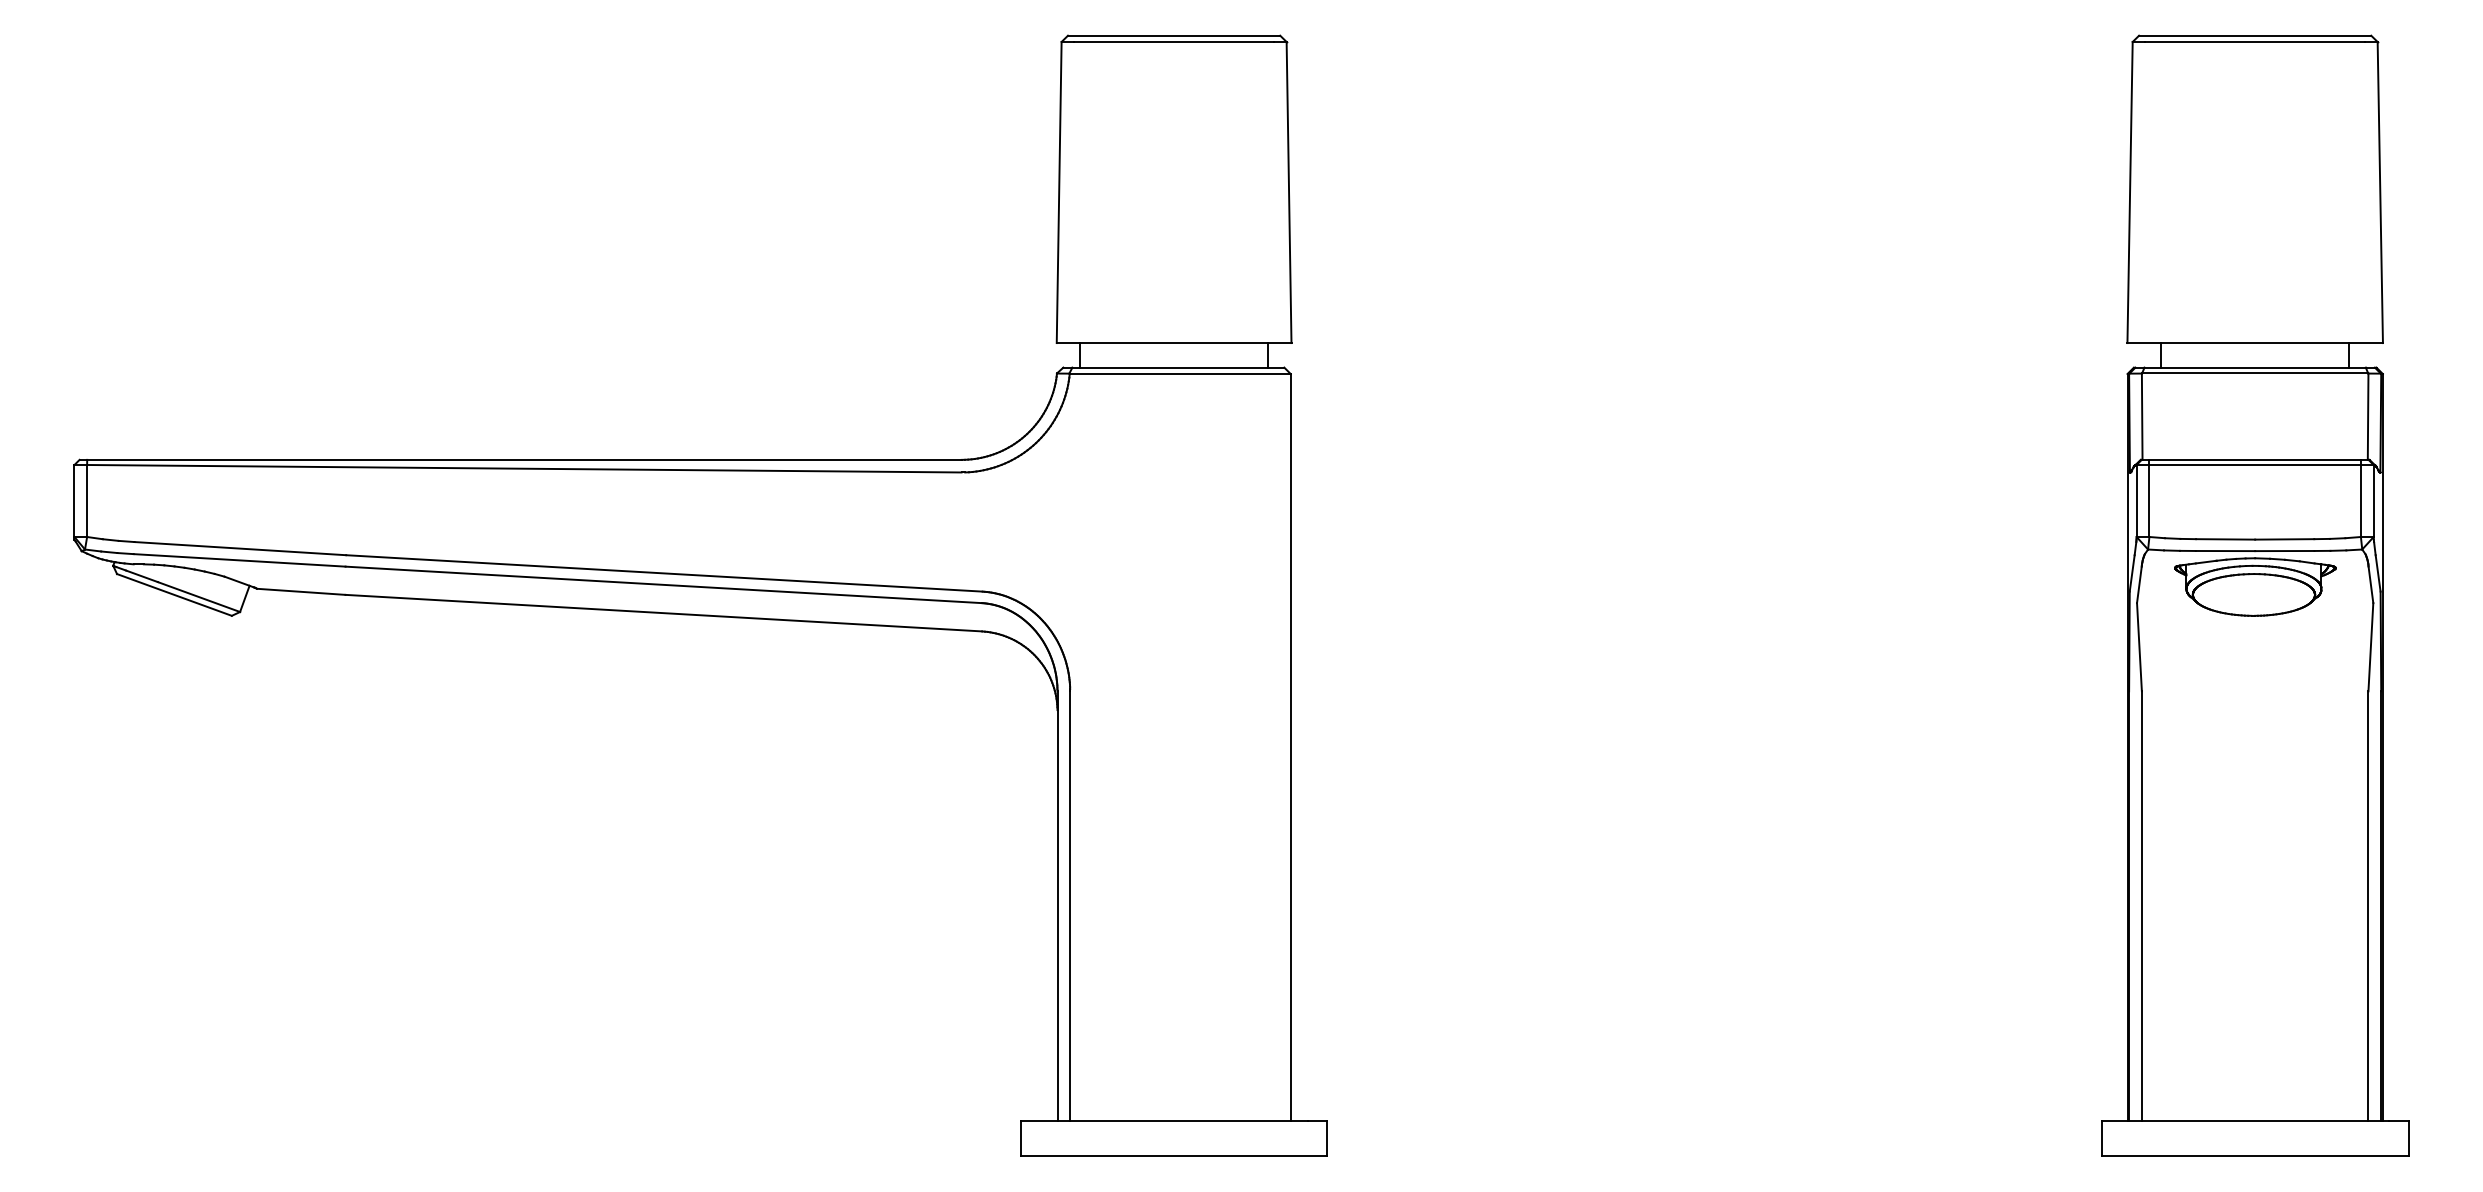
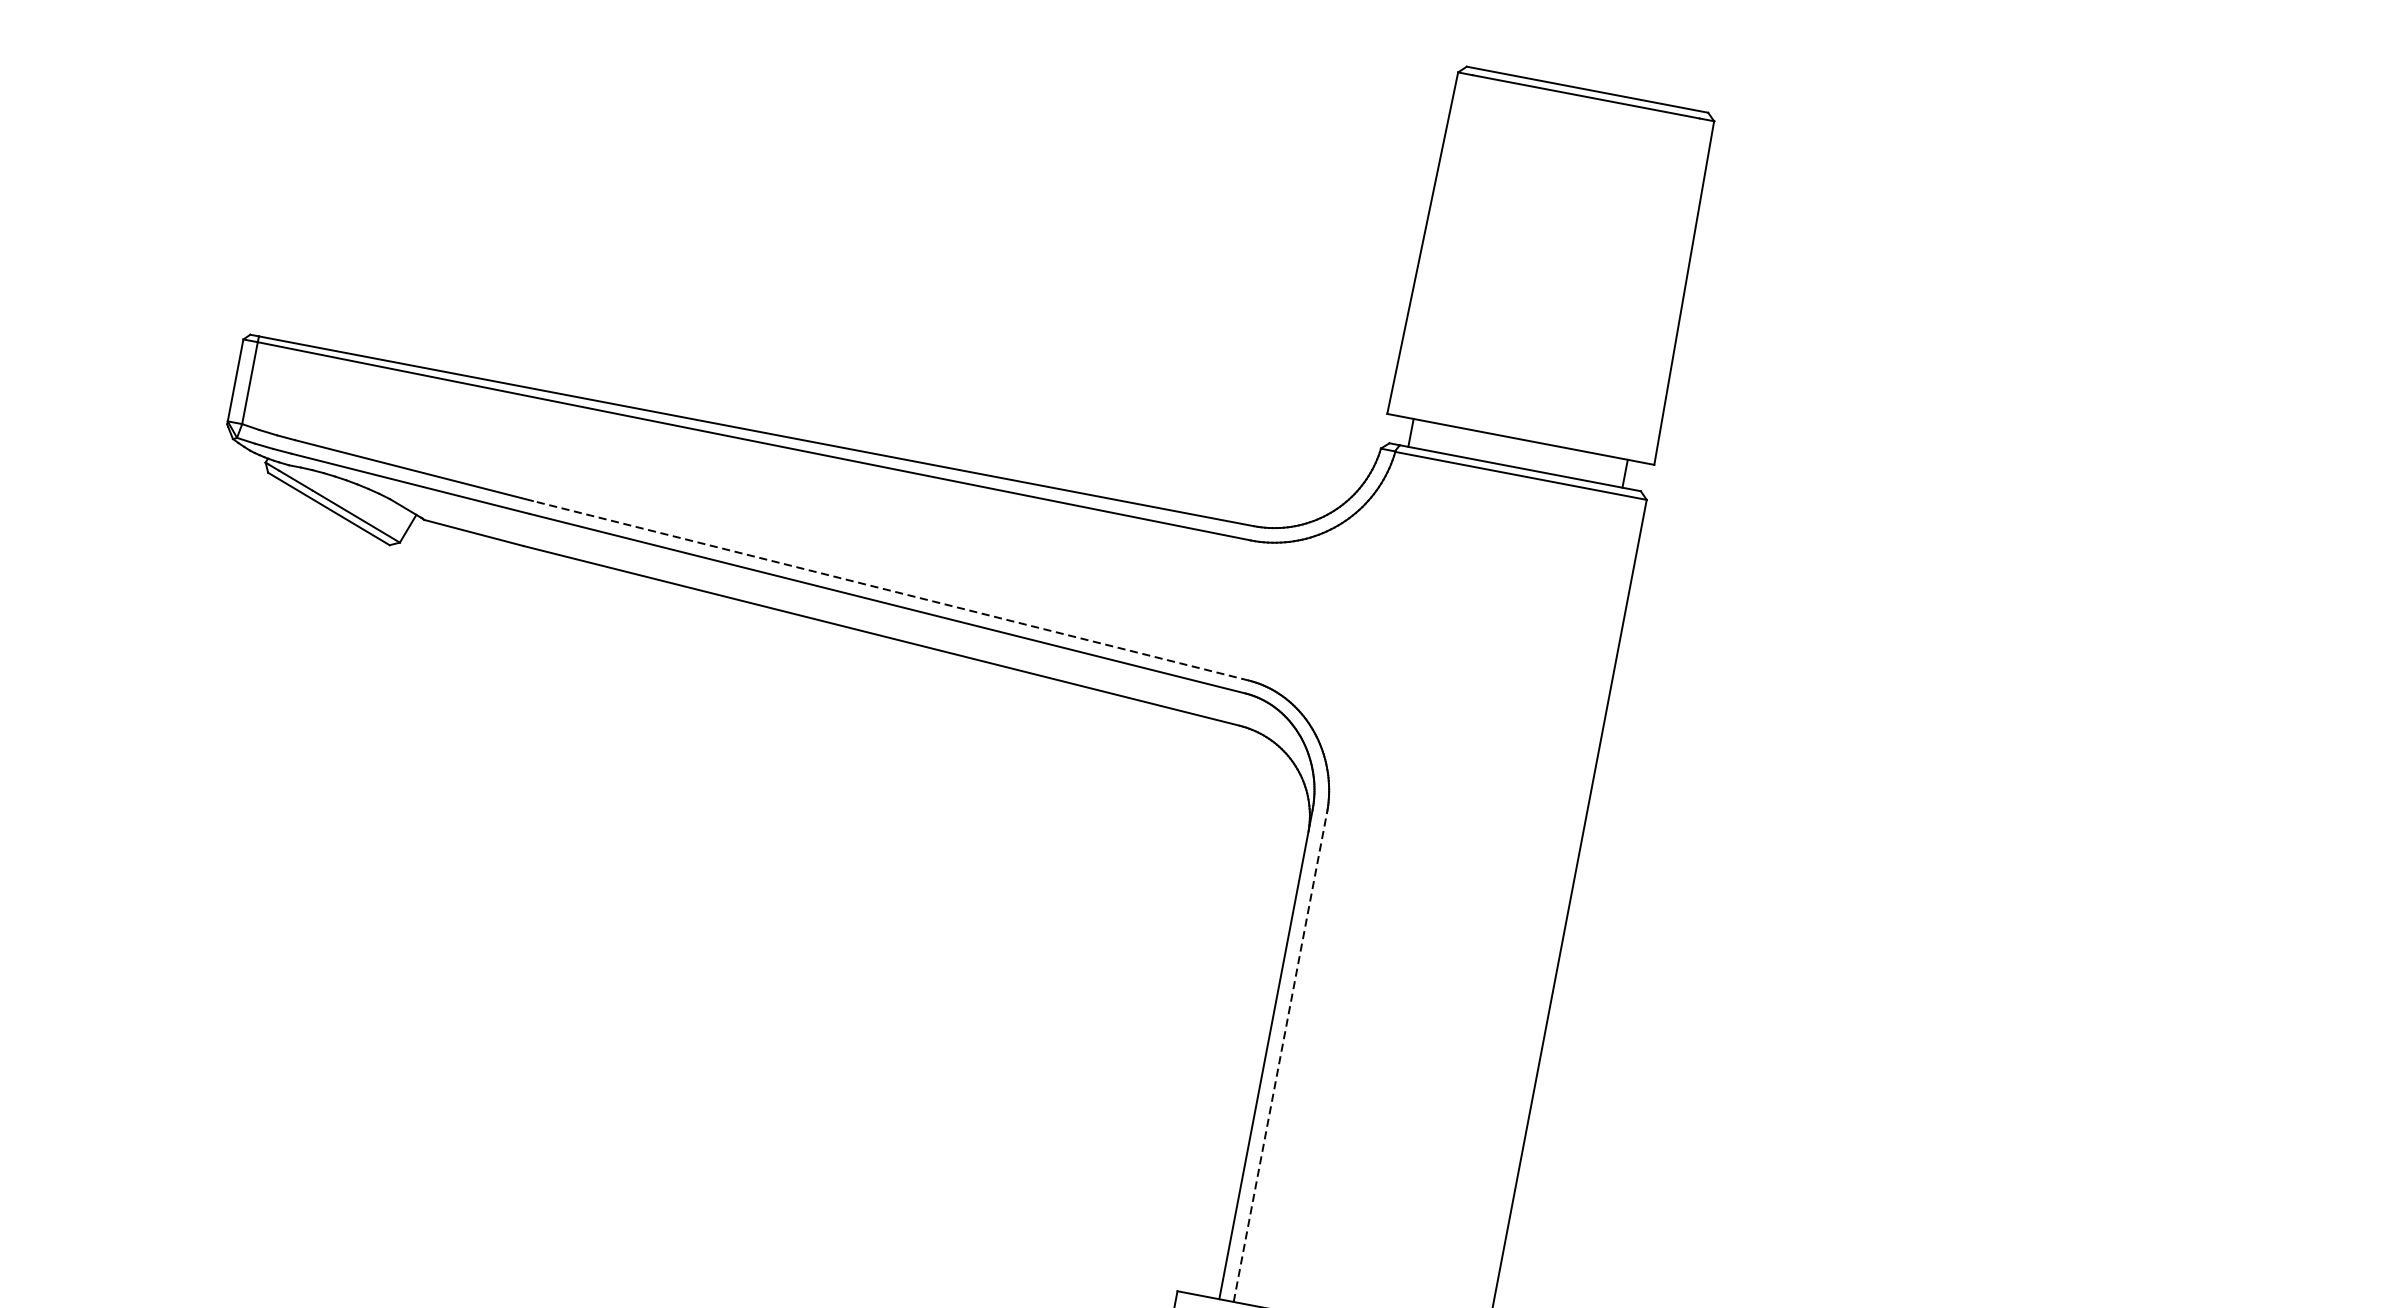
line: (664, 573) -> (891, 590), solid -> dashed
line: (1070, 906) -> (1280, 1057), solid -> dashed

